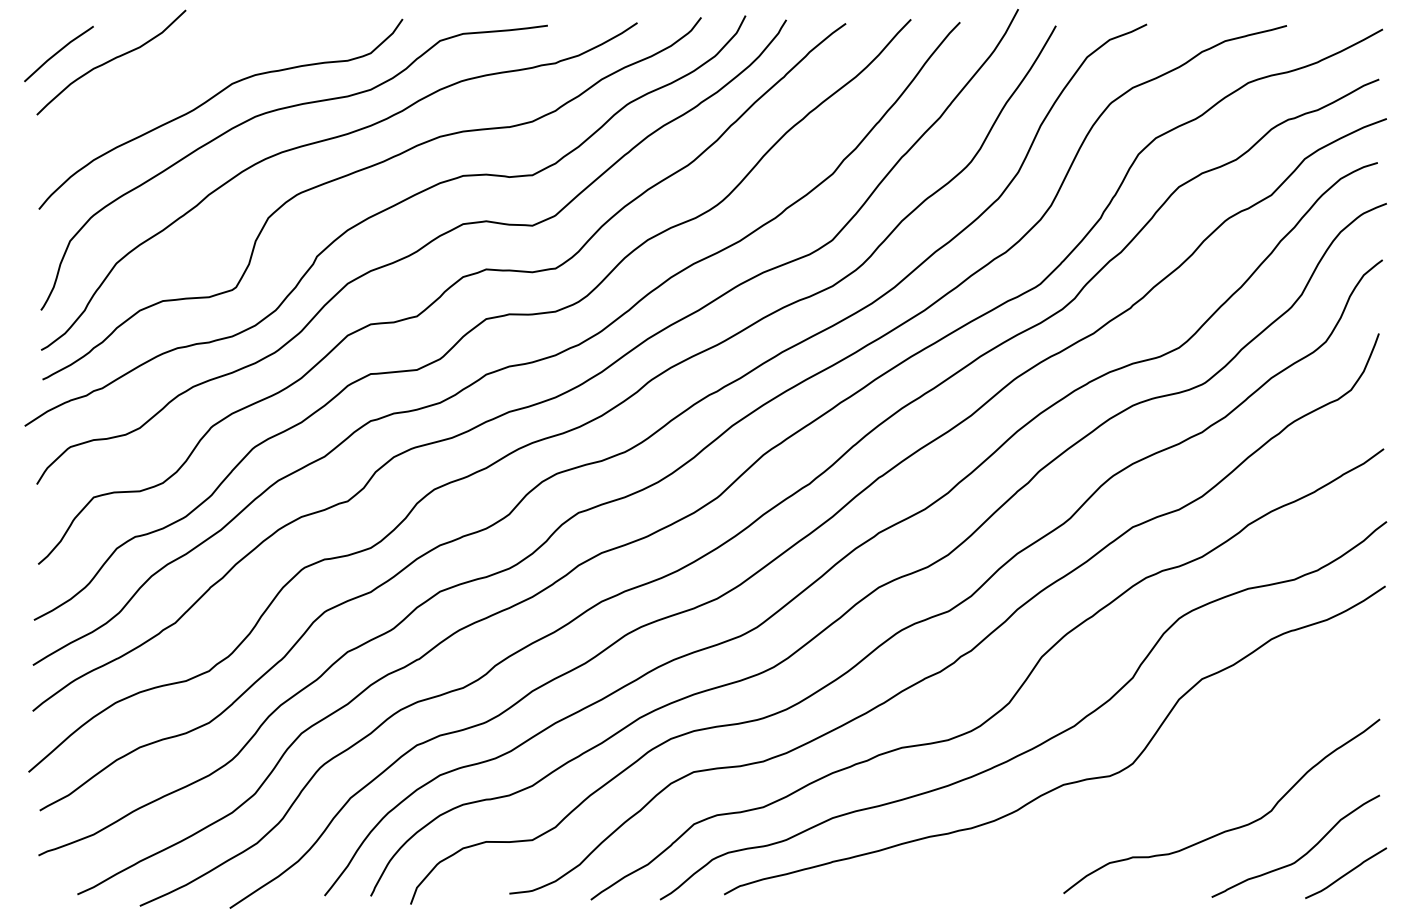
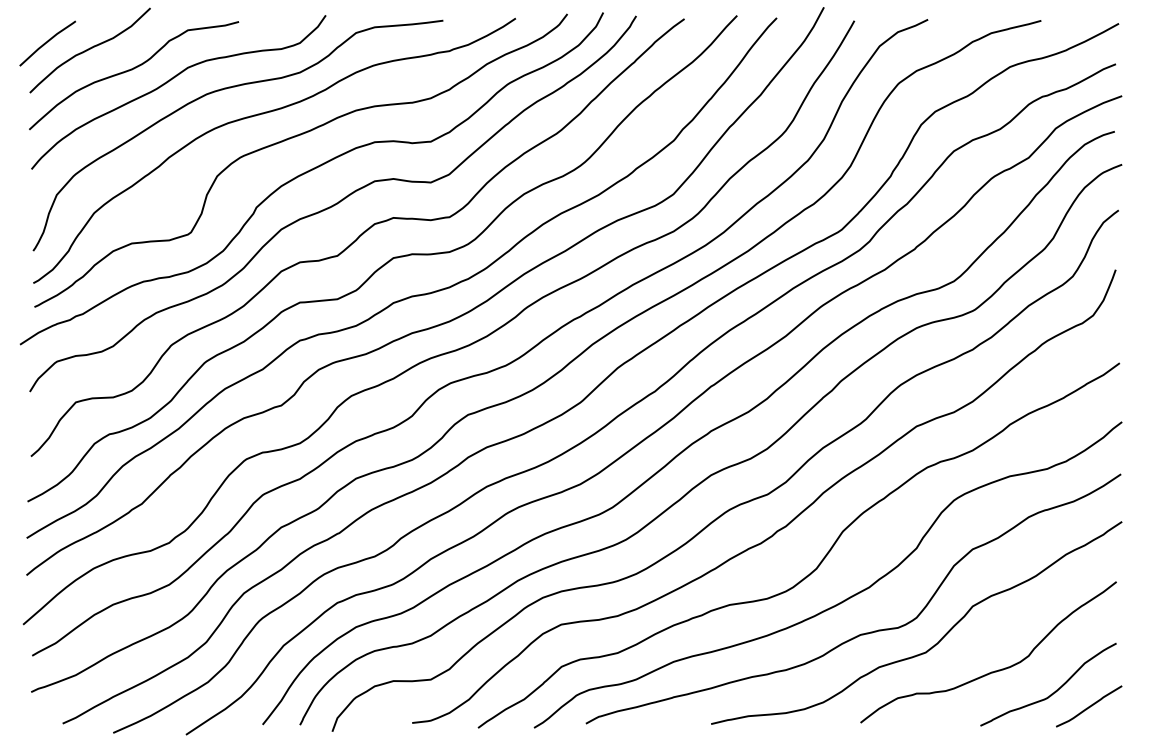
curve: (162, 87) -> (131, 70), added
curve: (1156, 795) -> (935, 643), added

